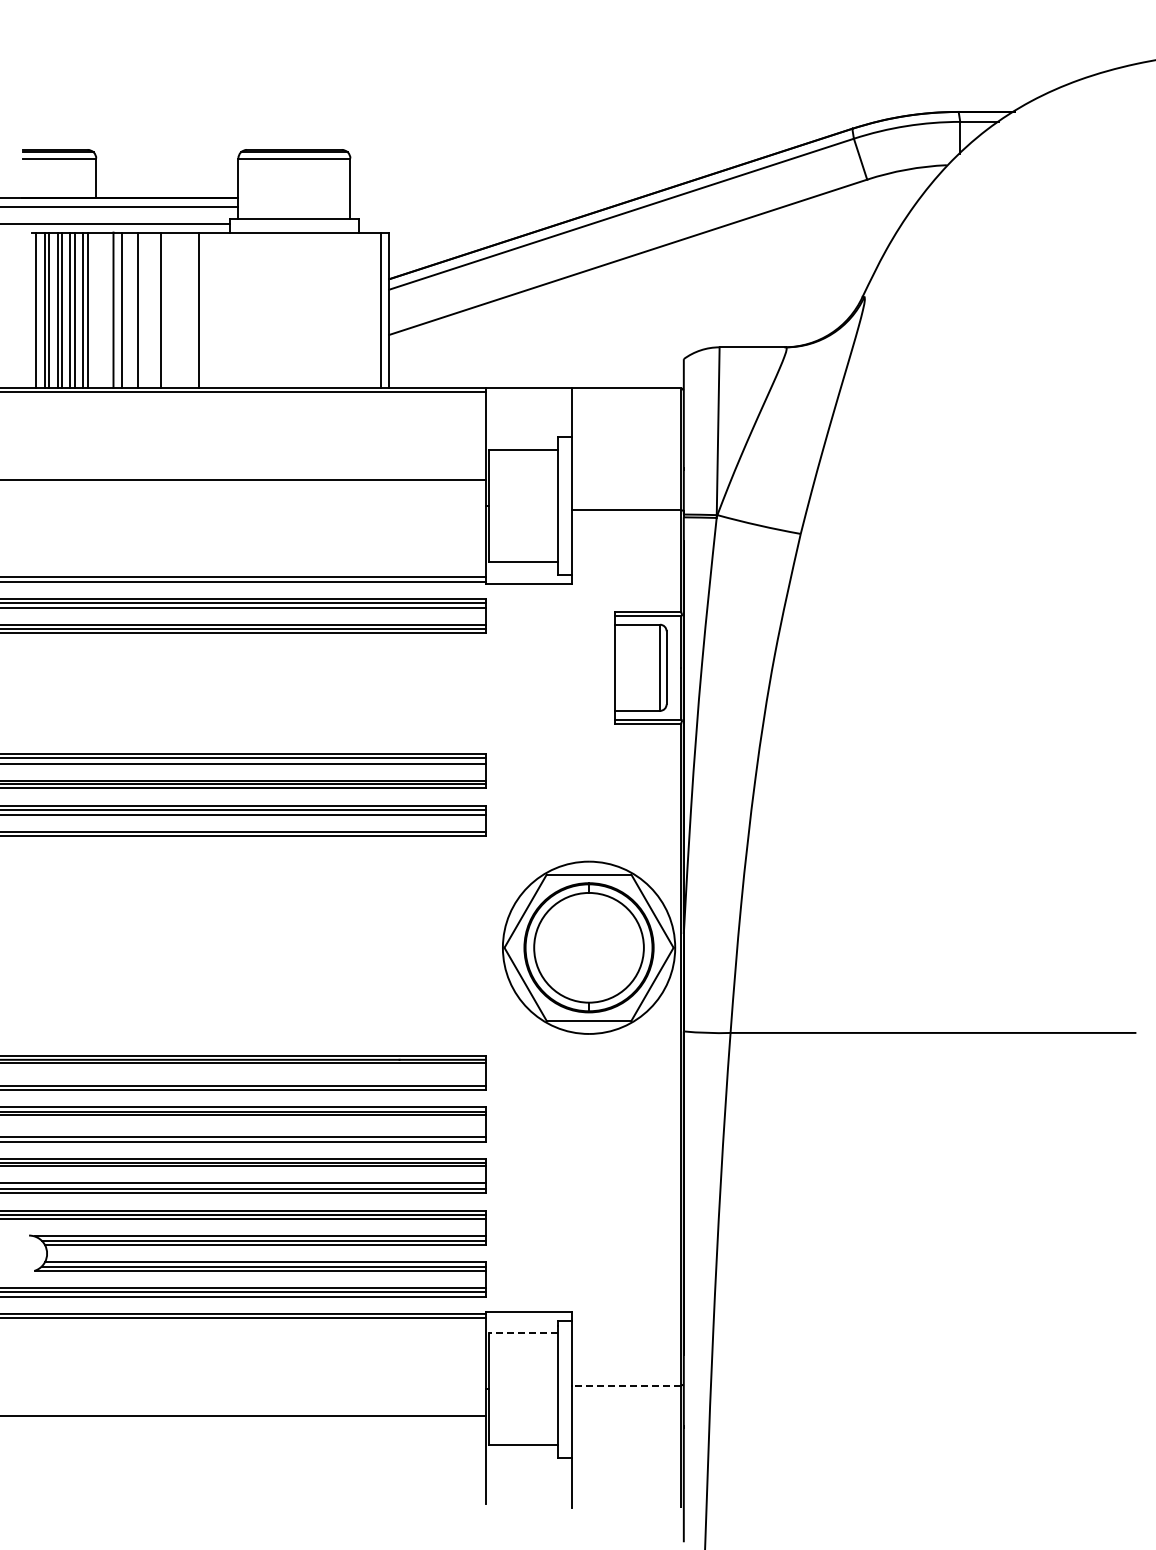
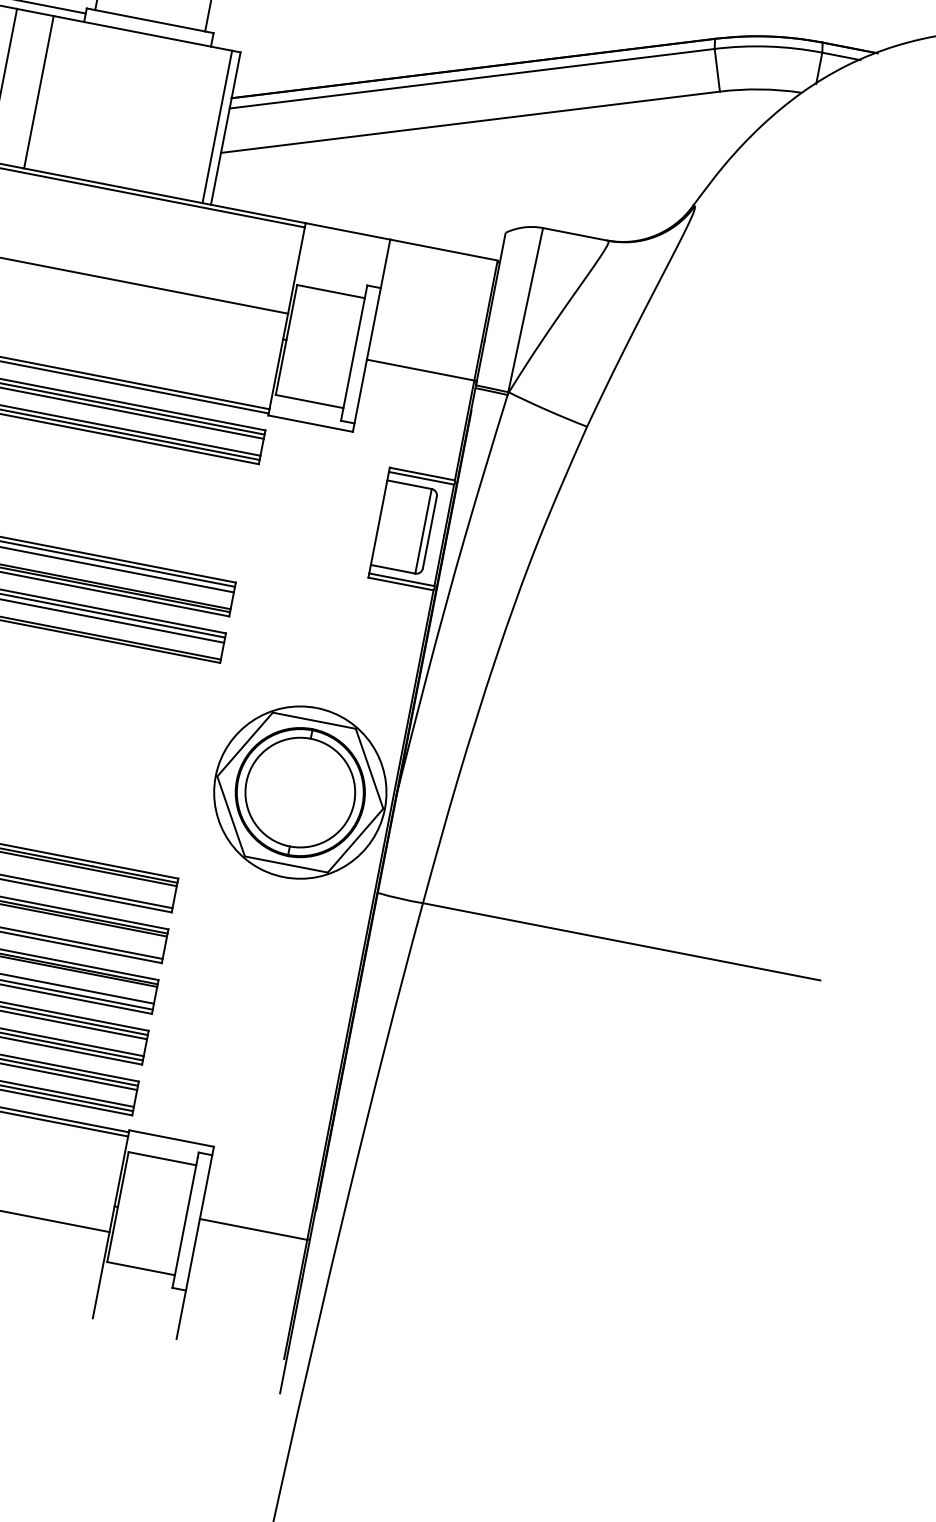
line: (523, 1333) -> (162, 1158), dashed -> solid
line: (626, 1385) -> (253, 1229), dashed -> solid

